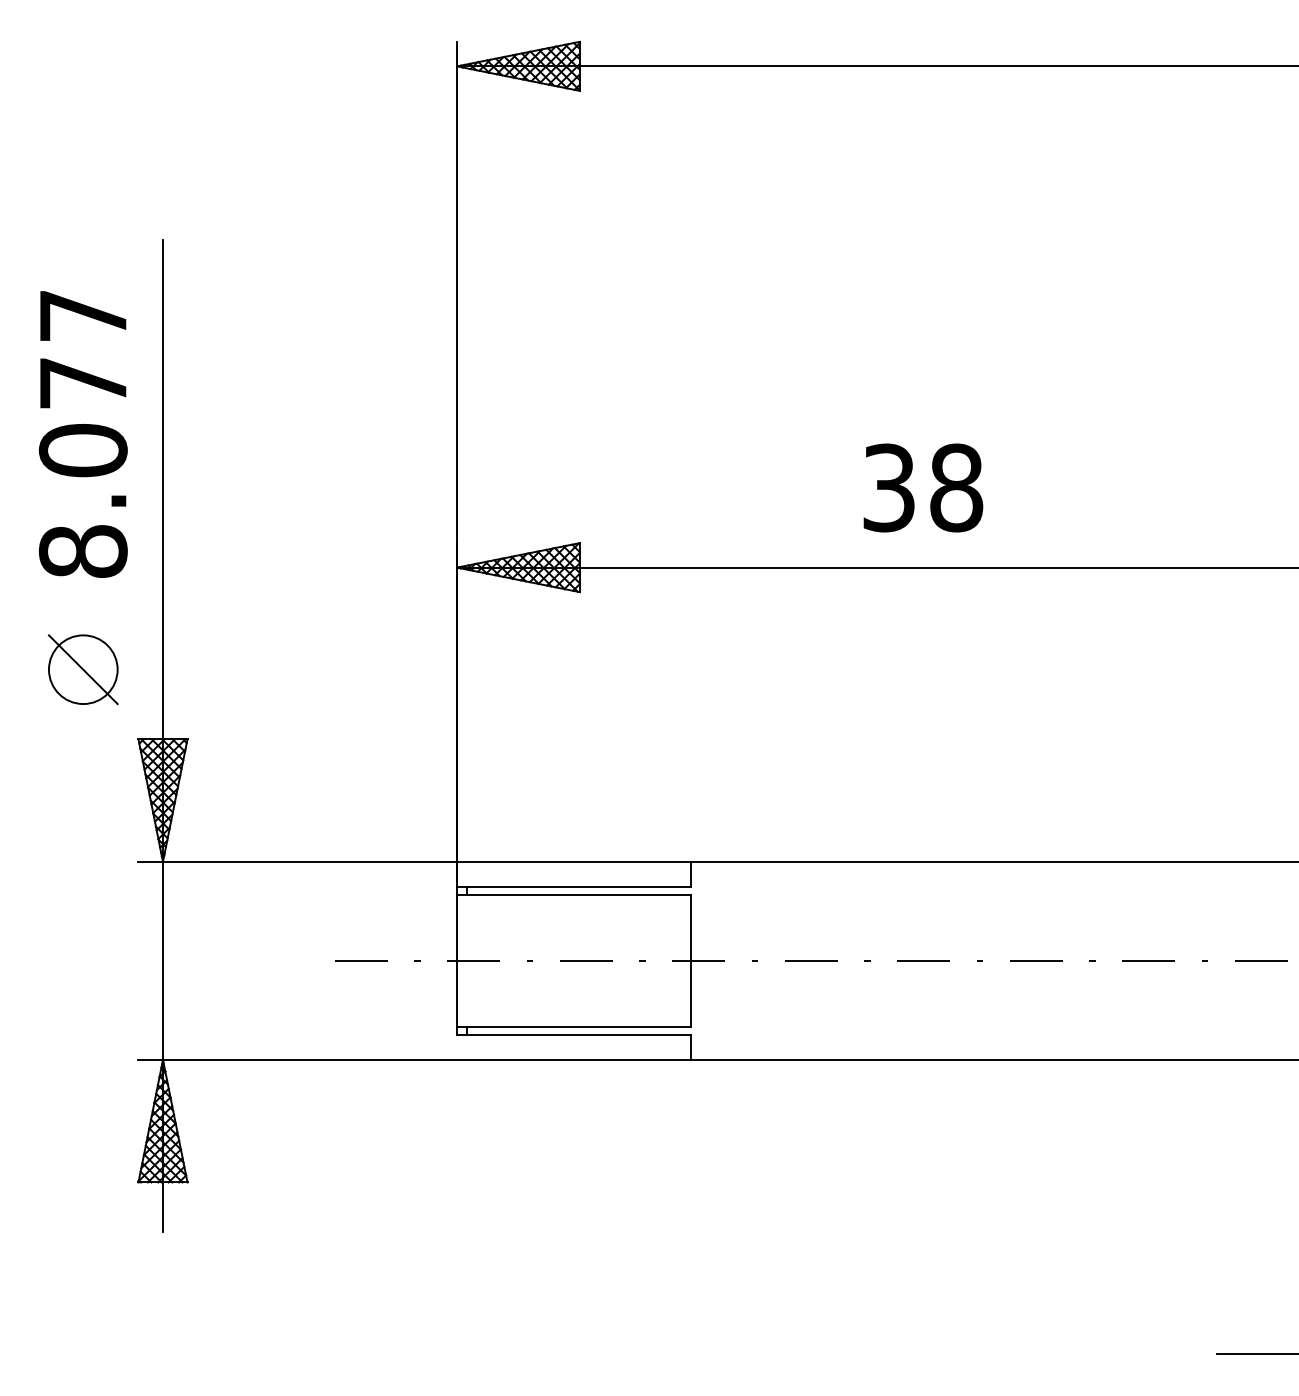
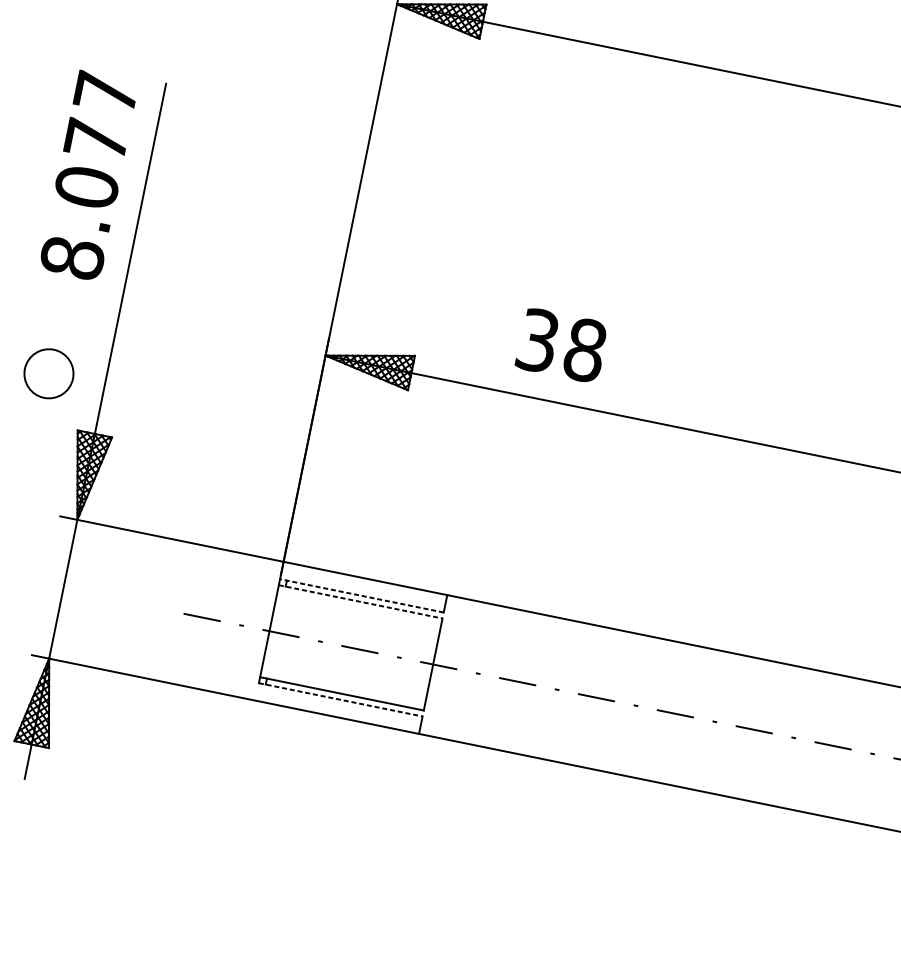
text: (82, 434) -> (88, 175), moved
text: (923, 487) -> (562, 345), moved
line: (82, 669) -> (48, 373), removed
line: (573, 886) -> (361, 595), solid -> dashed
line: (573, 895) -> (360, 601), solid -> dashed
line: (573, 1035) -> (340, 700), solid -> dashed

